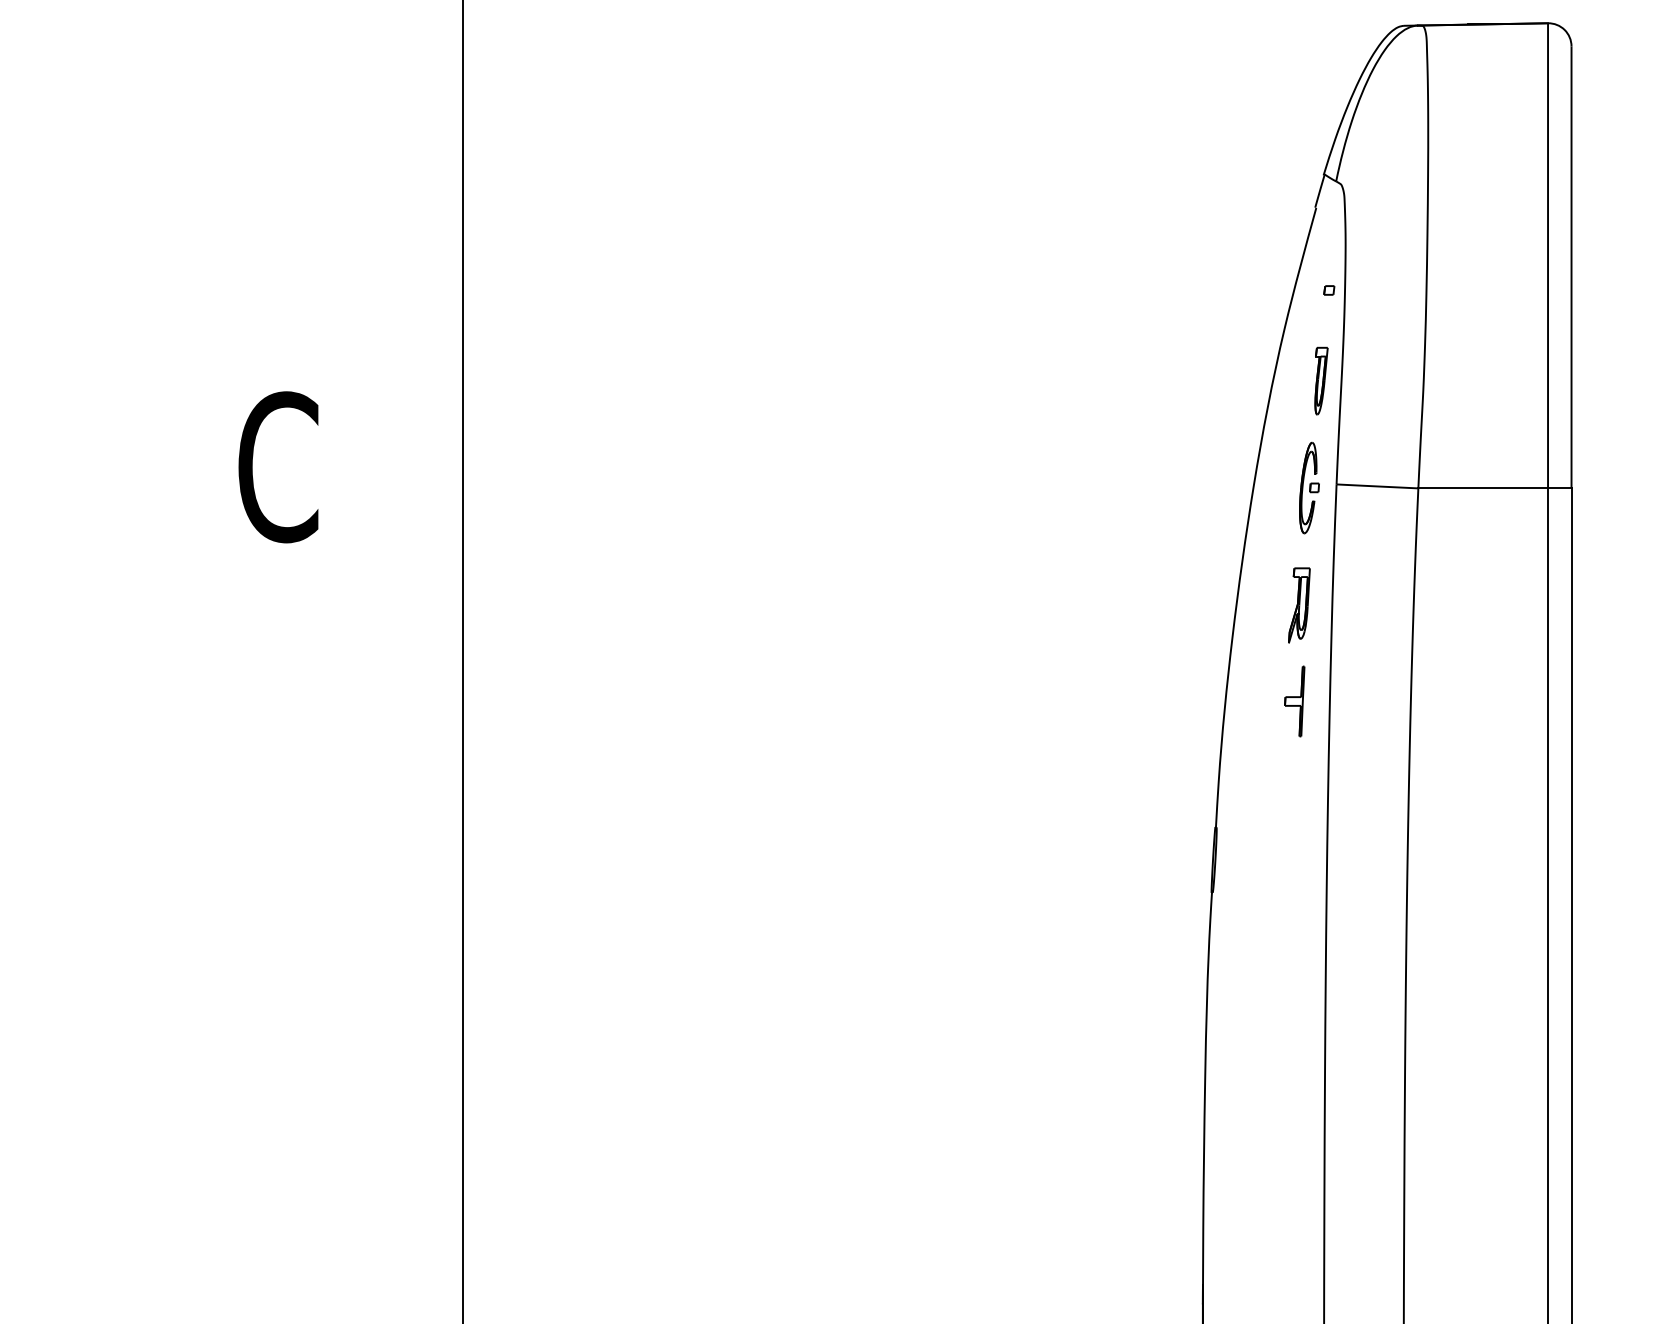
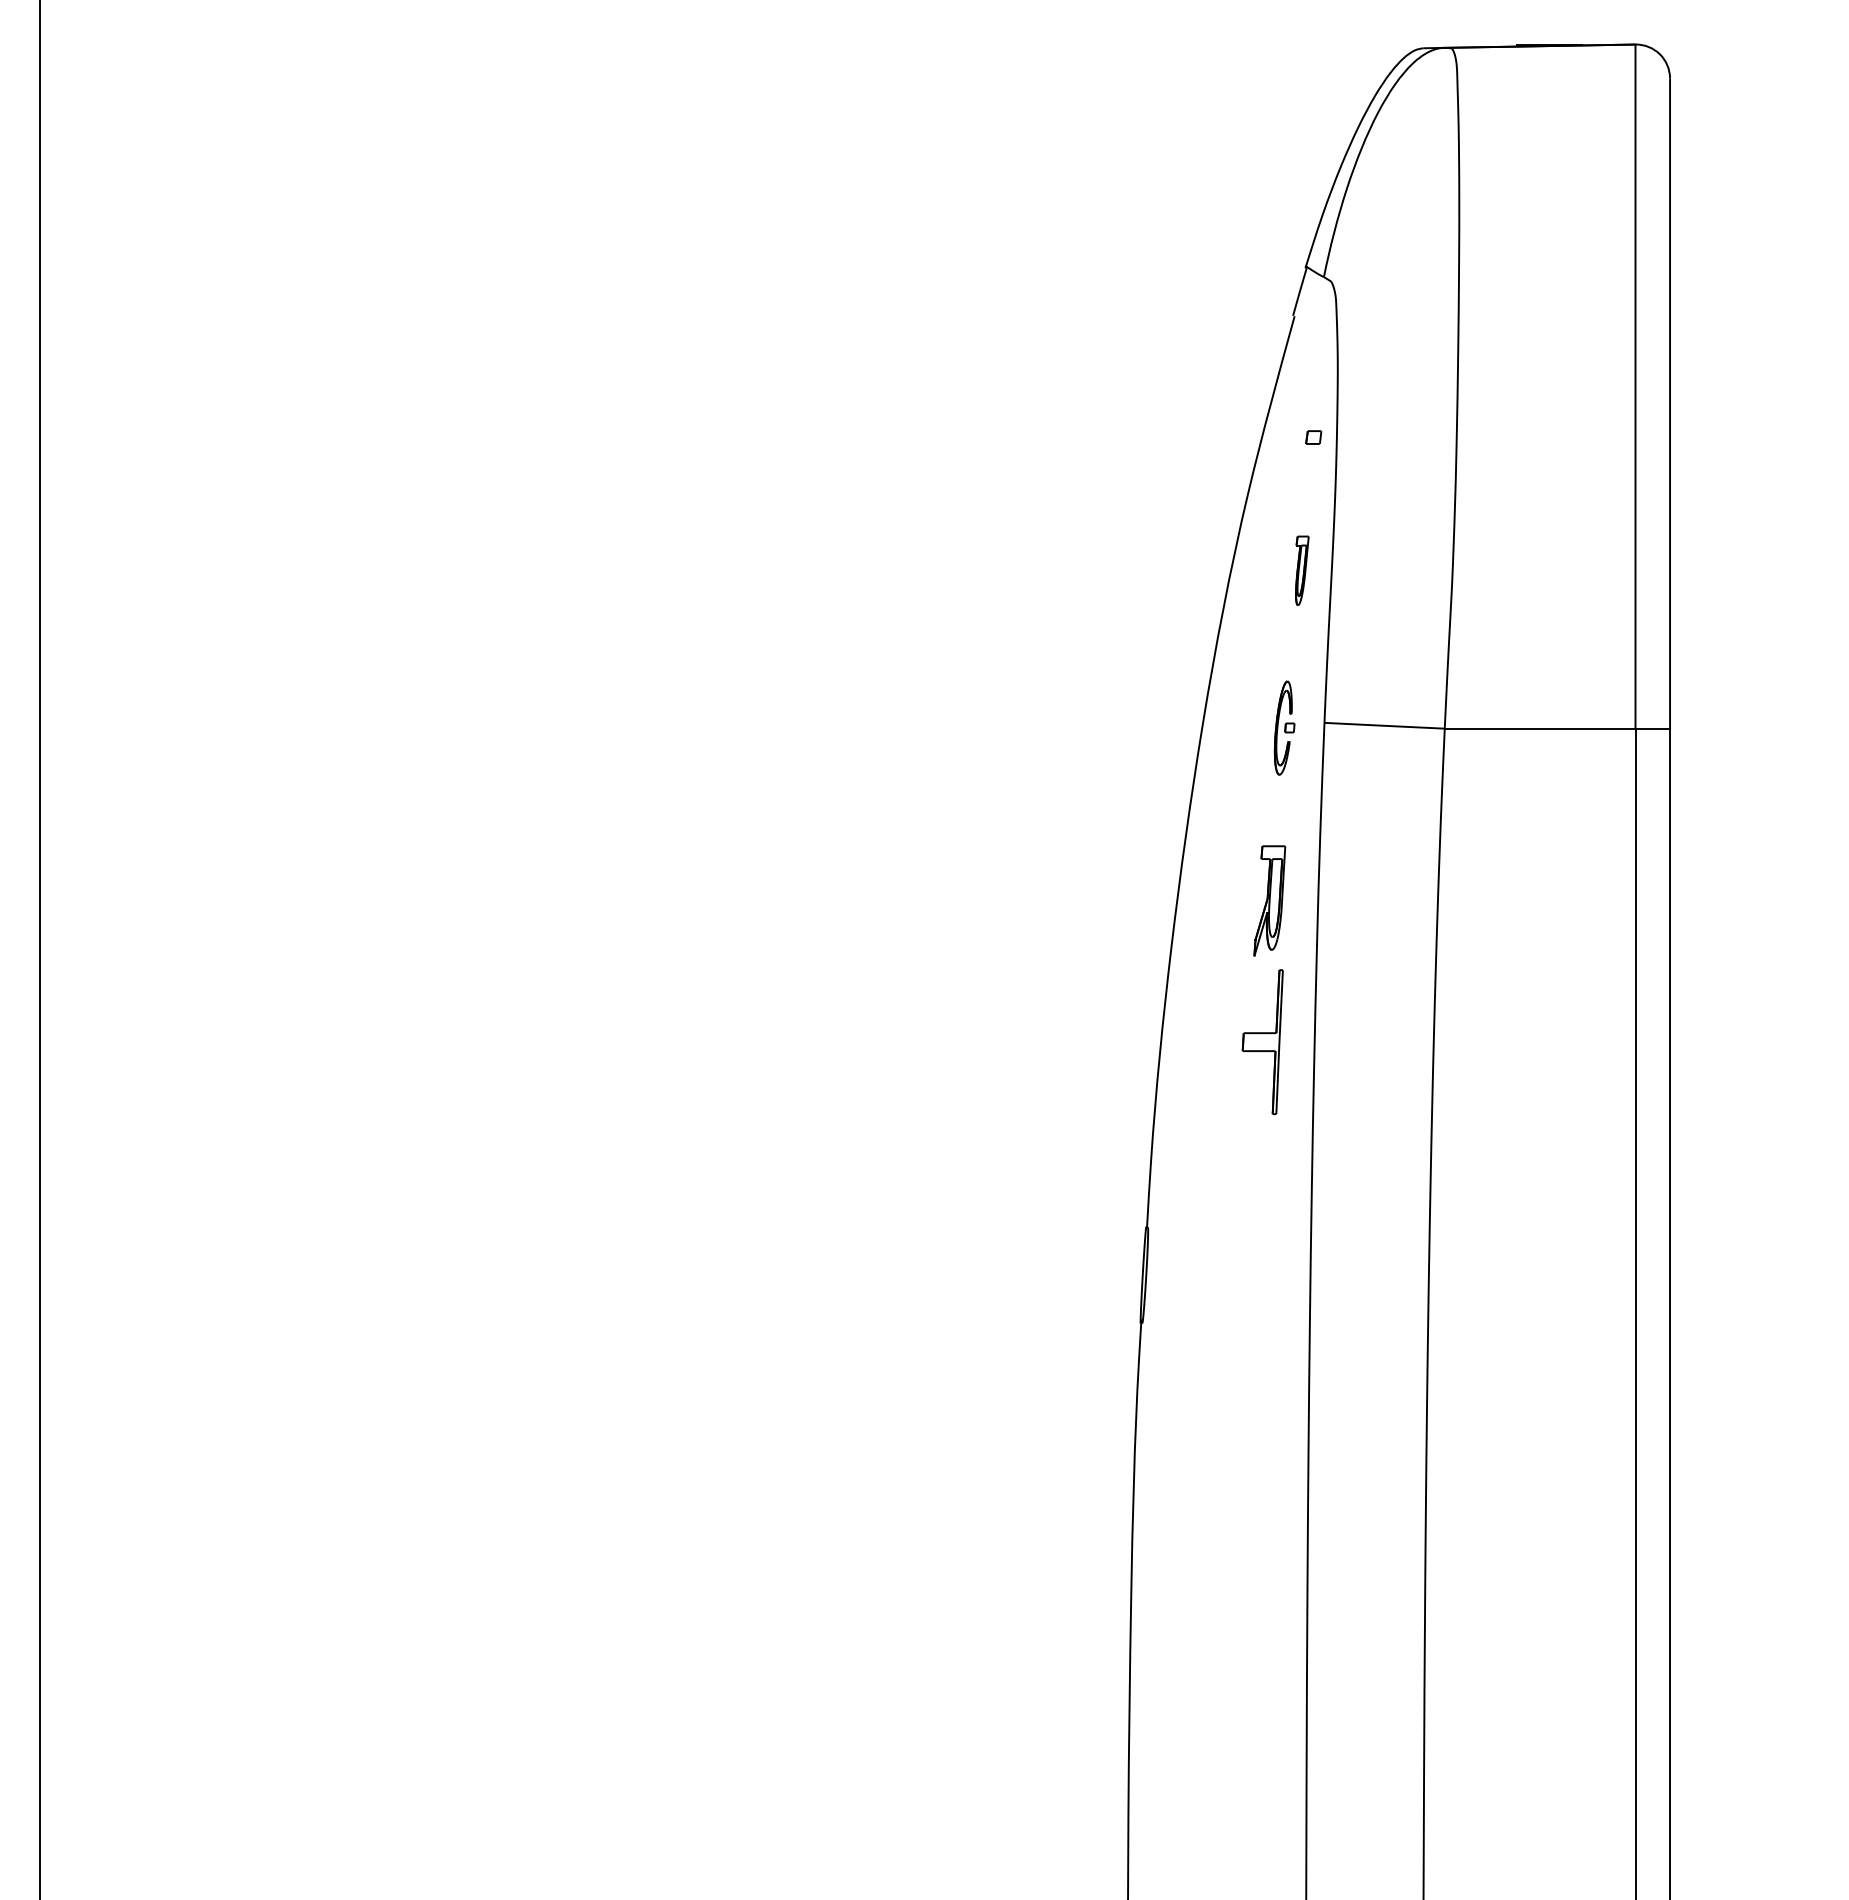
part: (1321, 380) -> (1302, 569), size x0.7
part: (1309, 487) -> (1284, 727), size x0.7
part: (1294, 701) -> (1262, 1042), size x1.4

